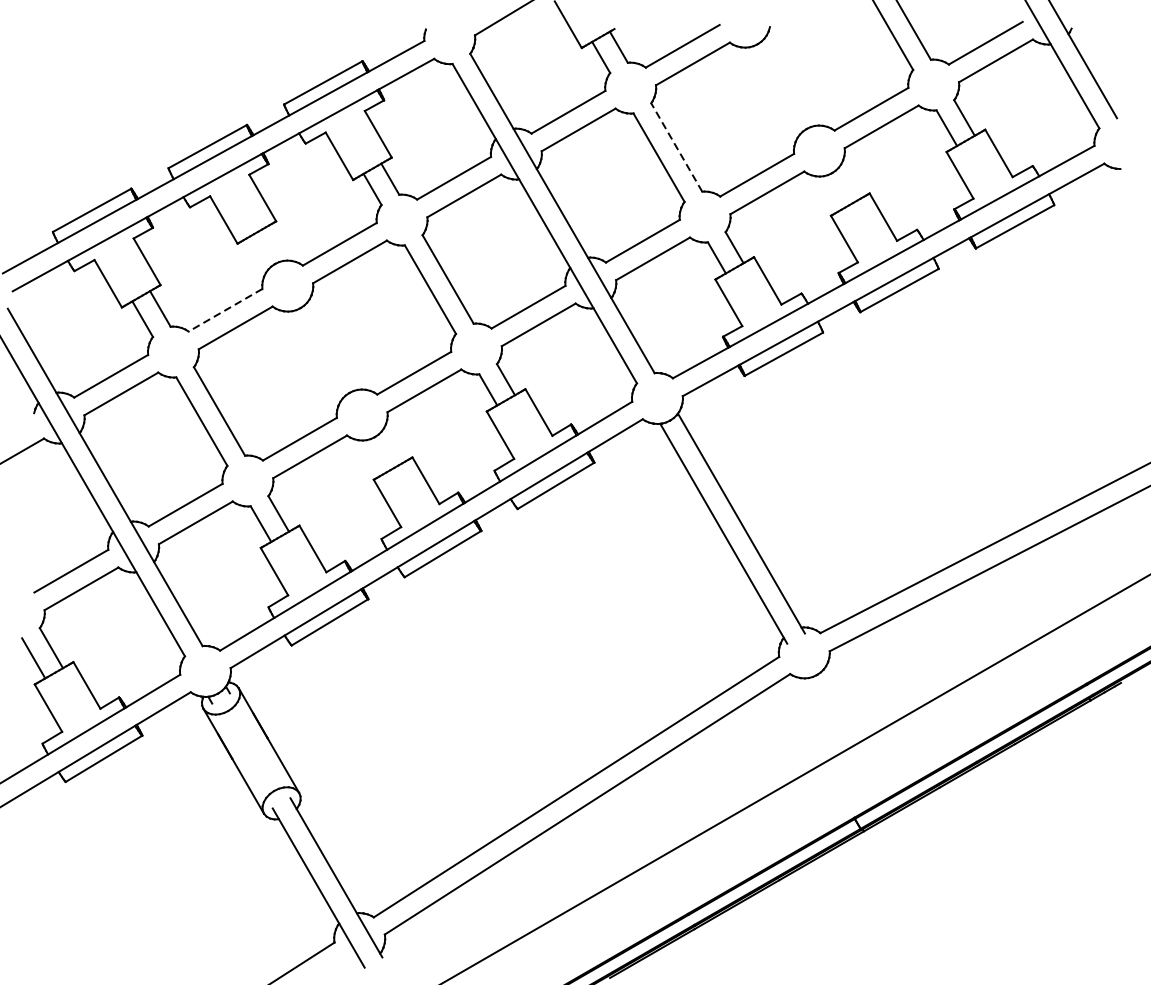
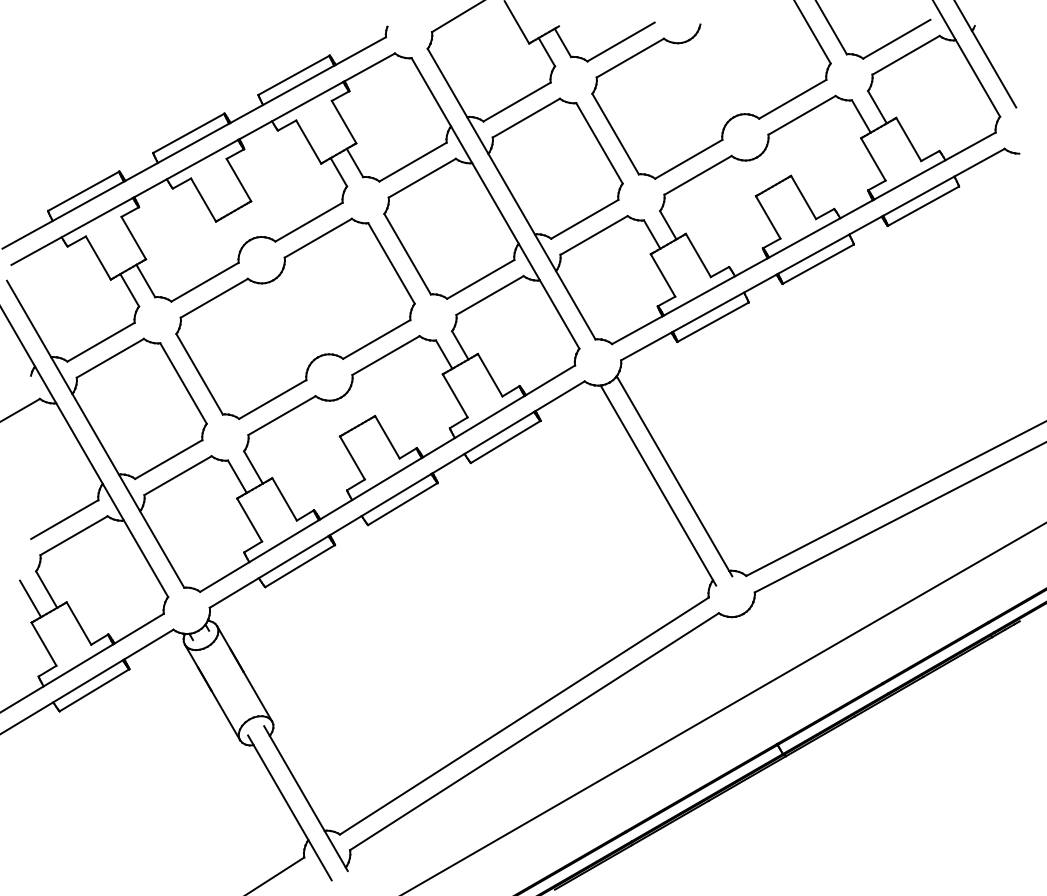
line: (676, 147) -> (615, 134), dashed -> solid
line: (225, 310) -> (205, 282), dashed -> solid

